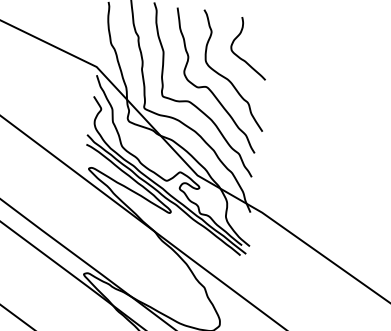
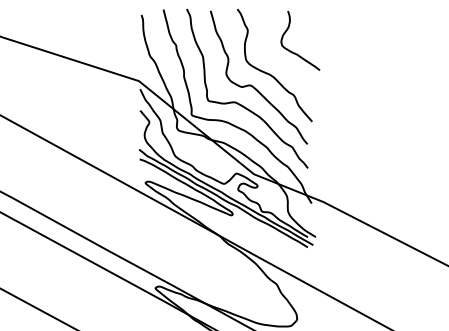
curve: (243, 59) -> (295, 52), moved

